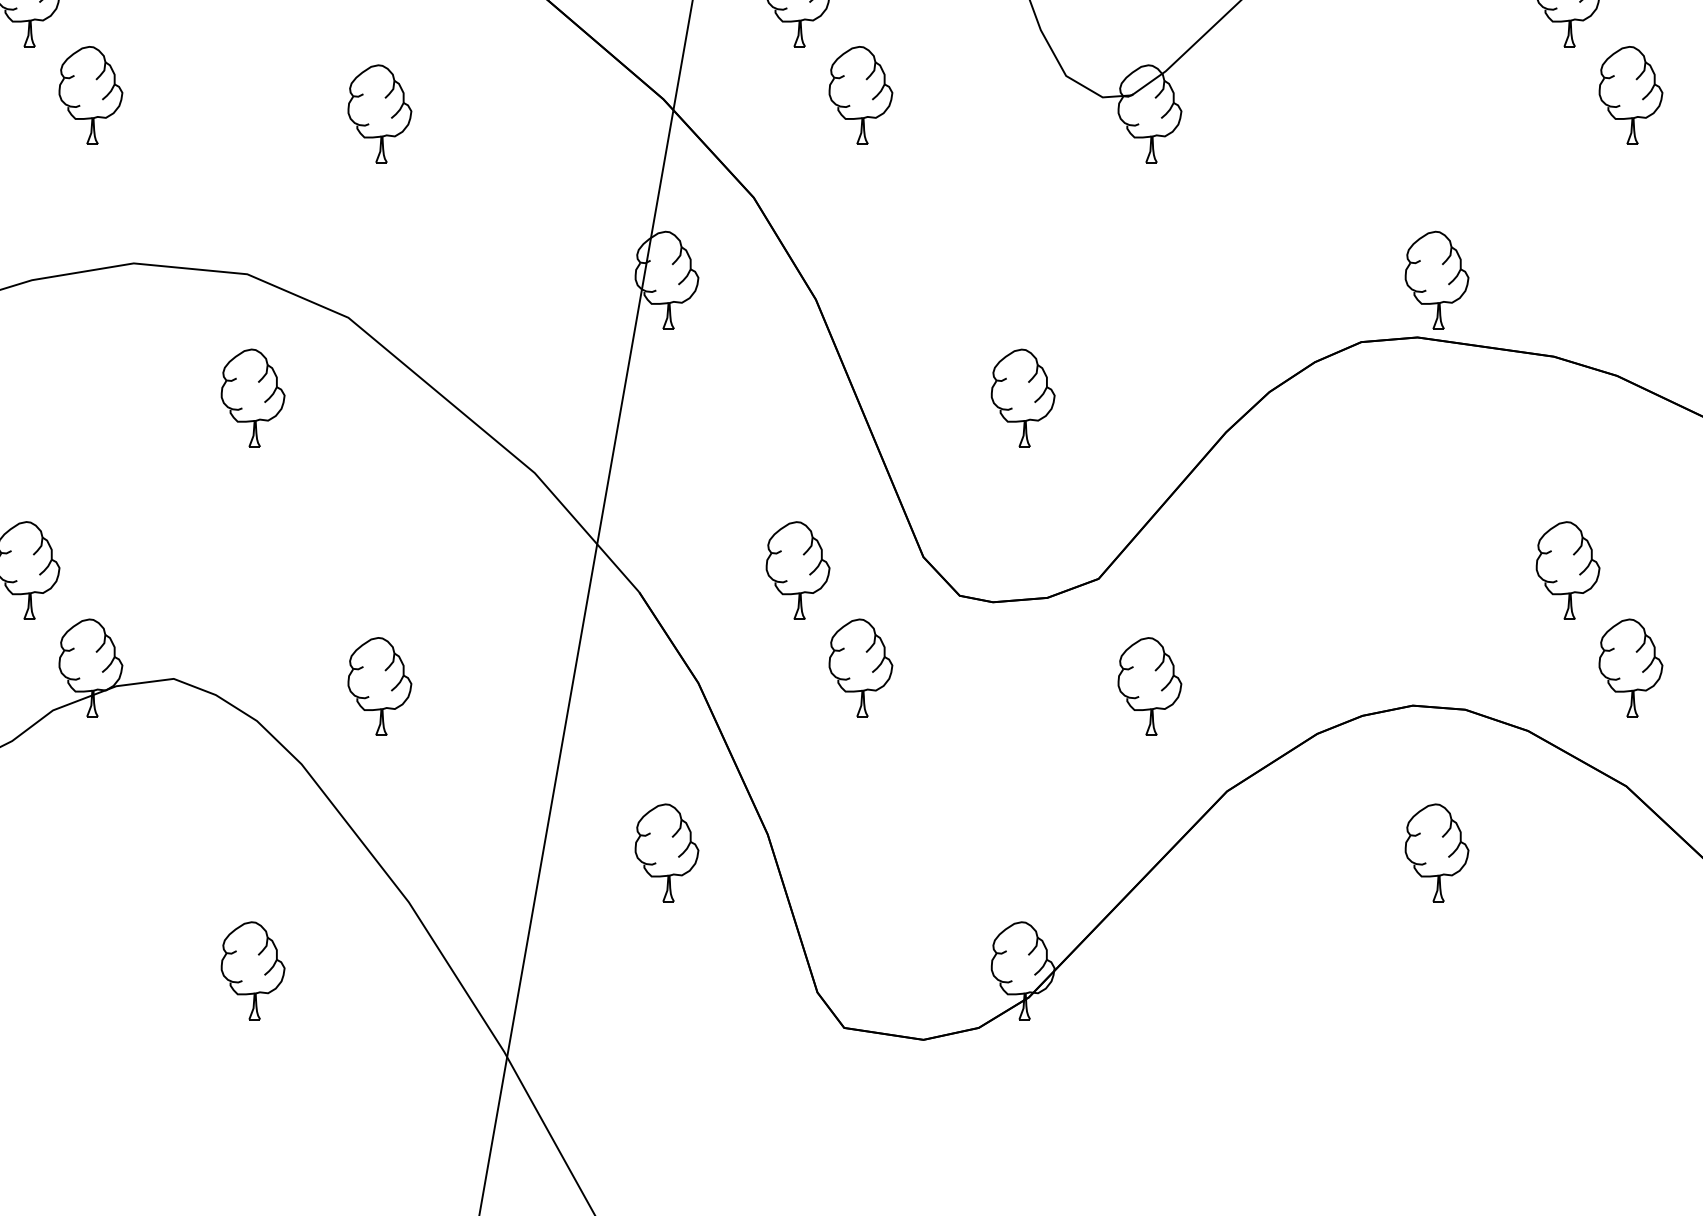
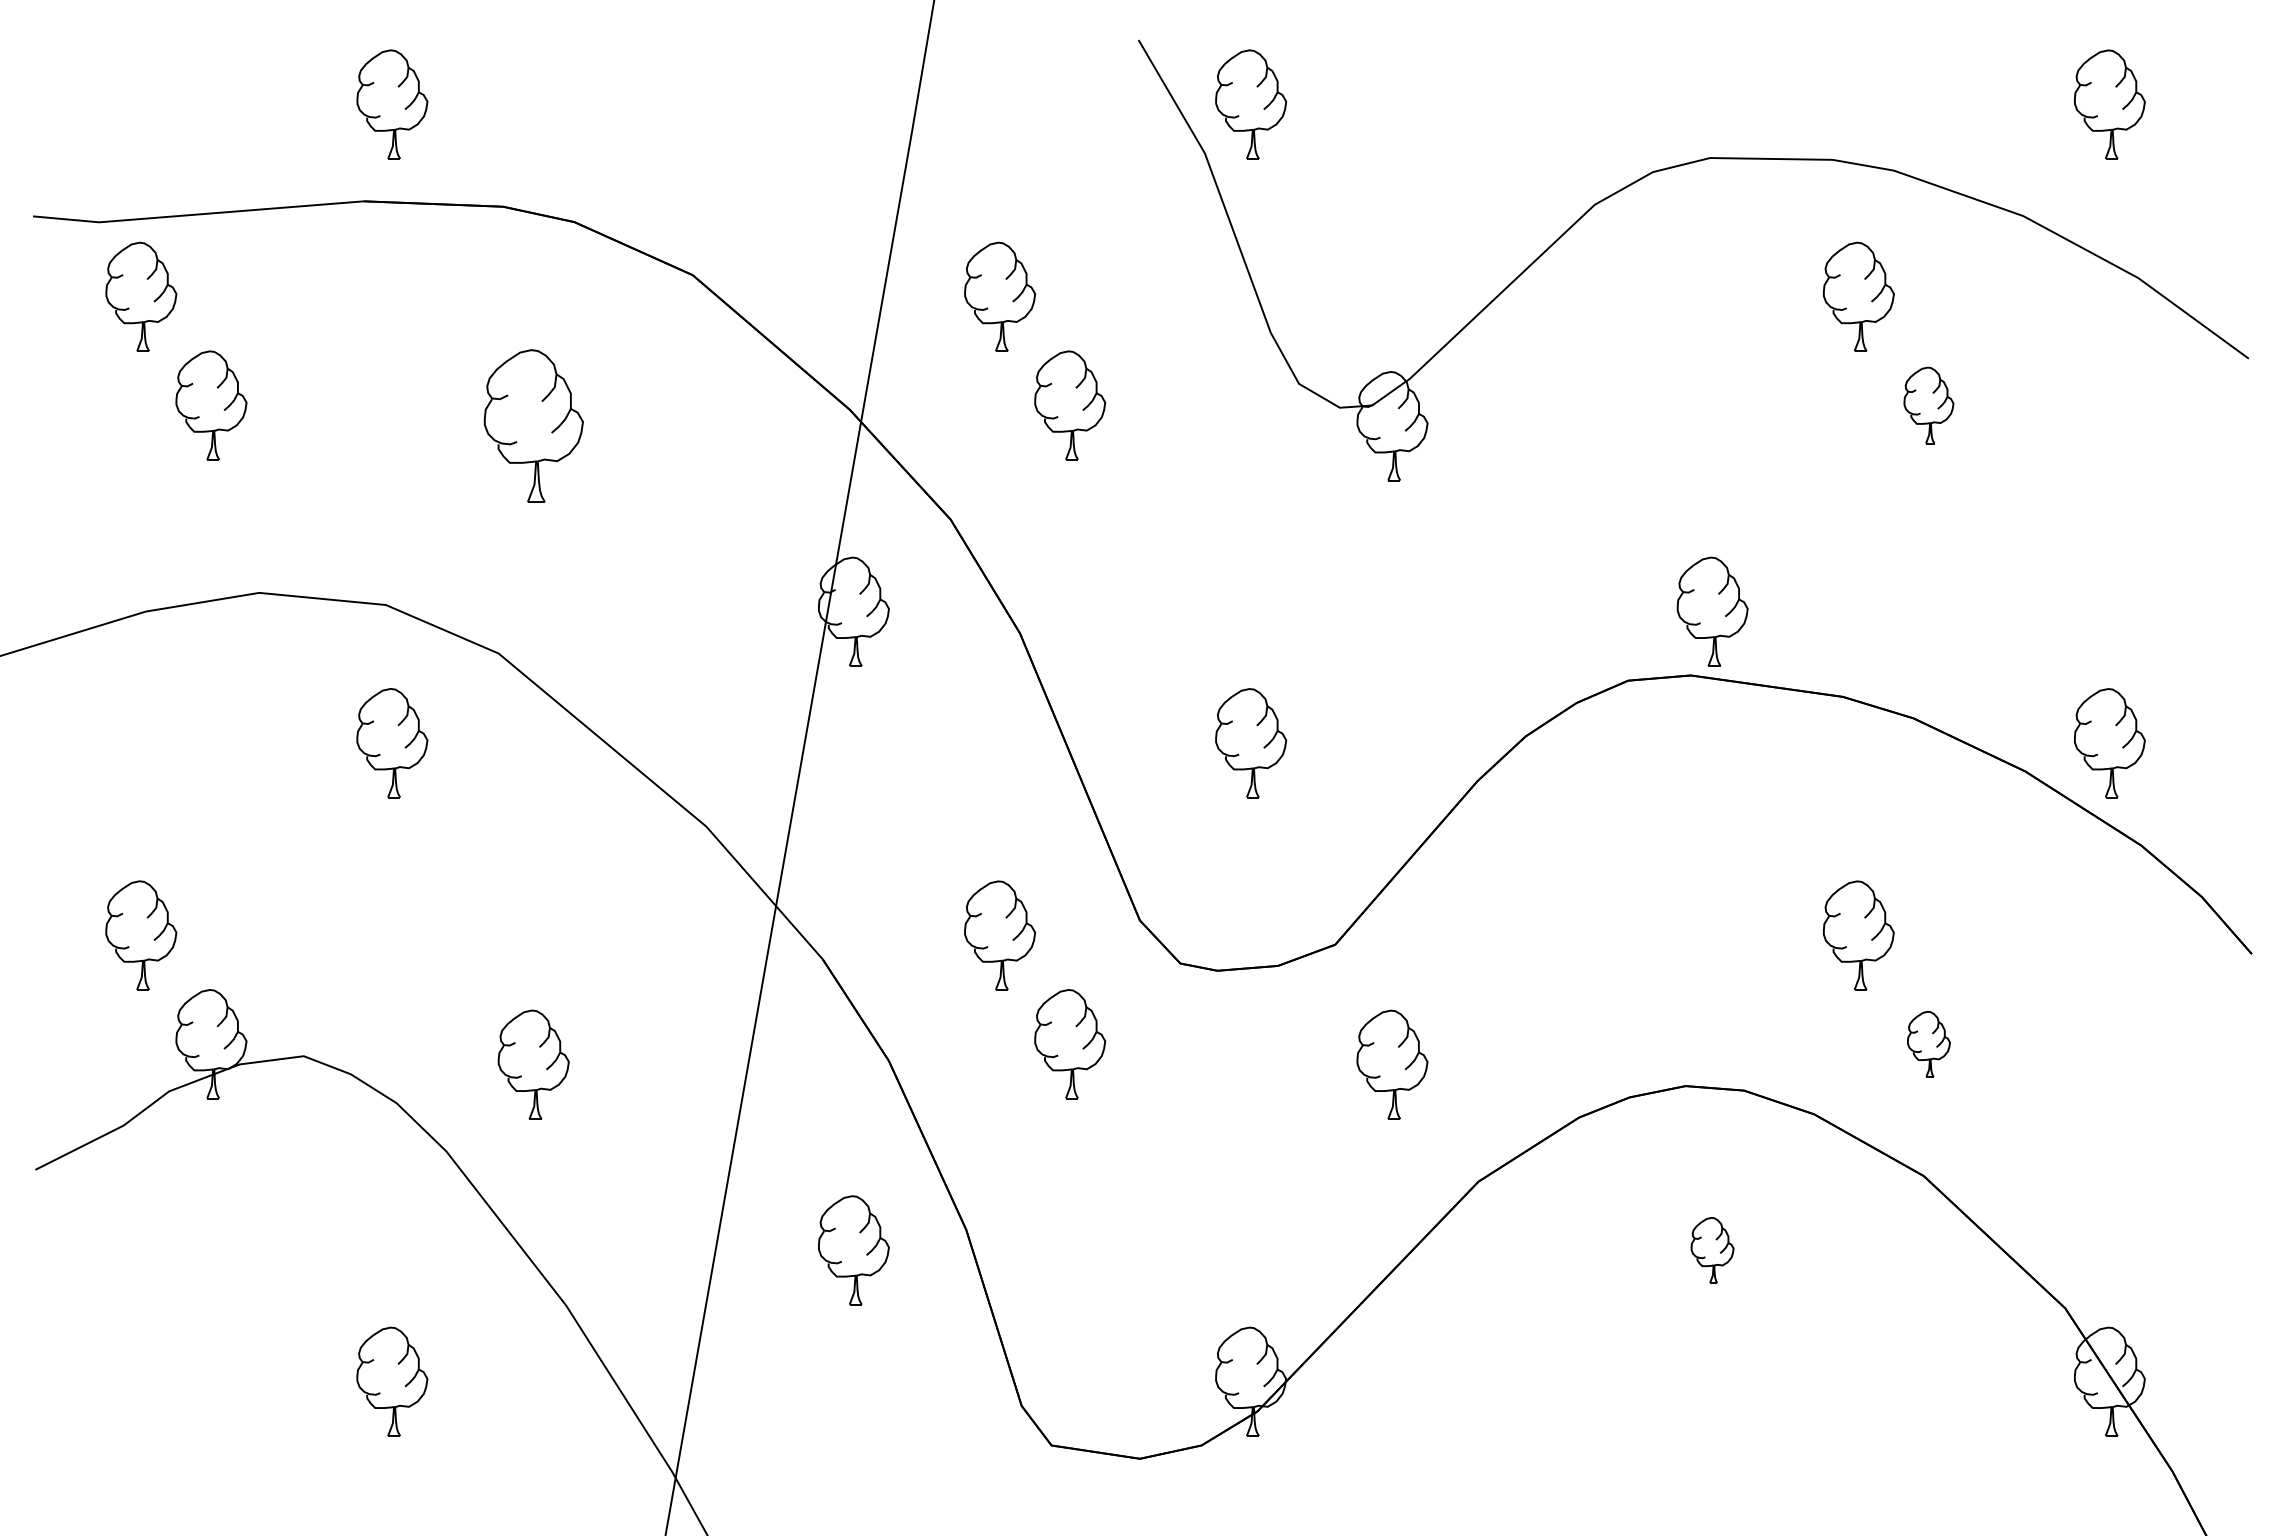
part: (1630, 95) -> (1928, 405), size x0.7
part: (379, 114) -> (533, 426), size x1.4
part: (1630, 668) -> (1928, 1044), size x0.6
part: (1436, 853) -> (1712, 1250), size x0.6

